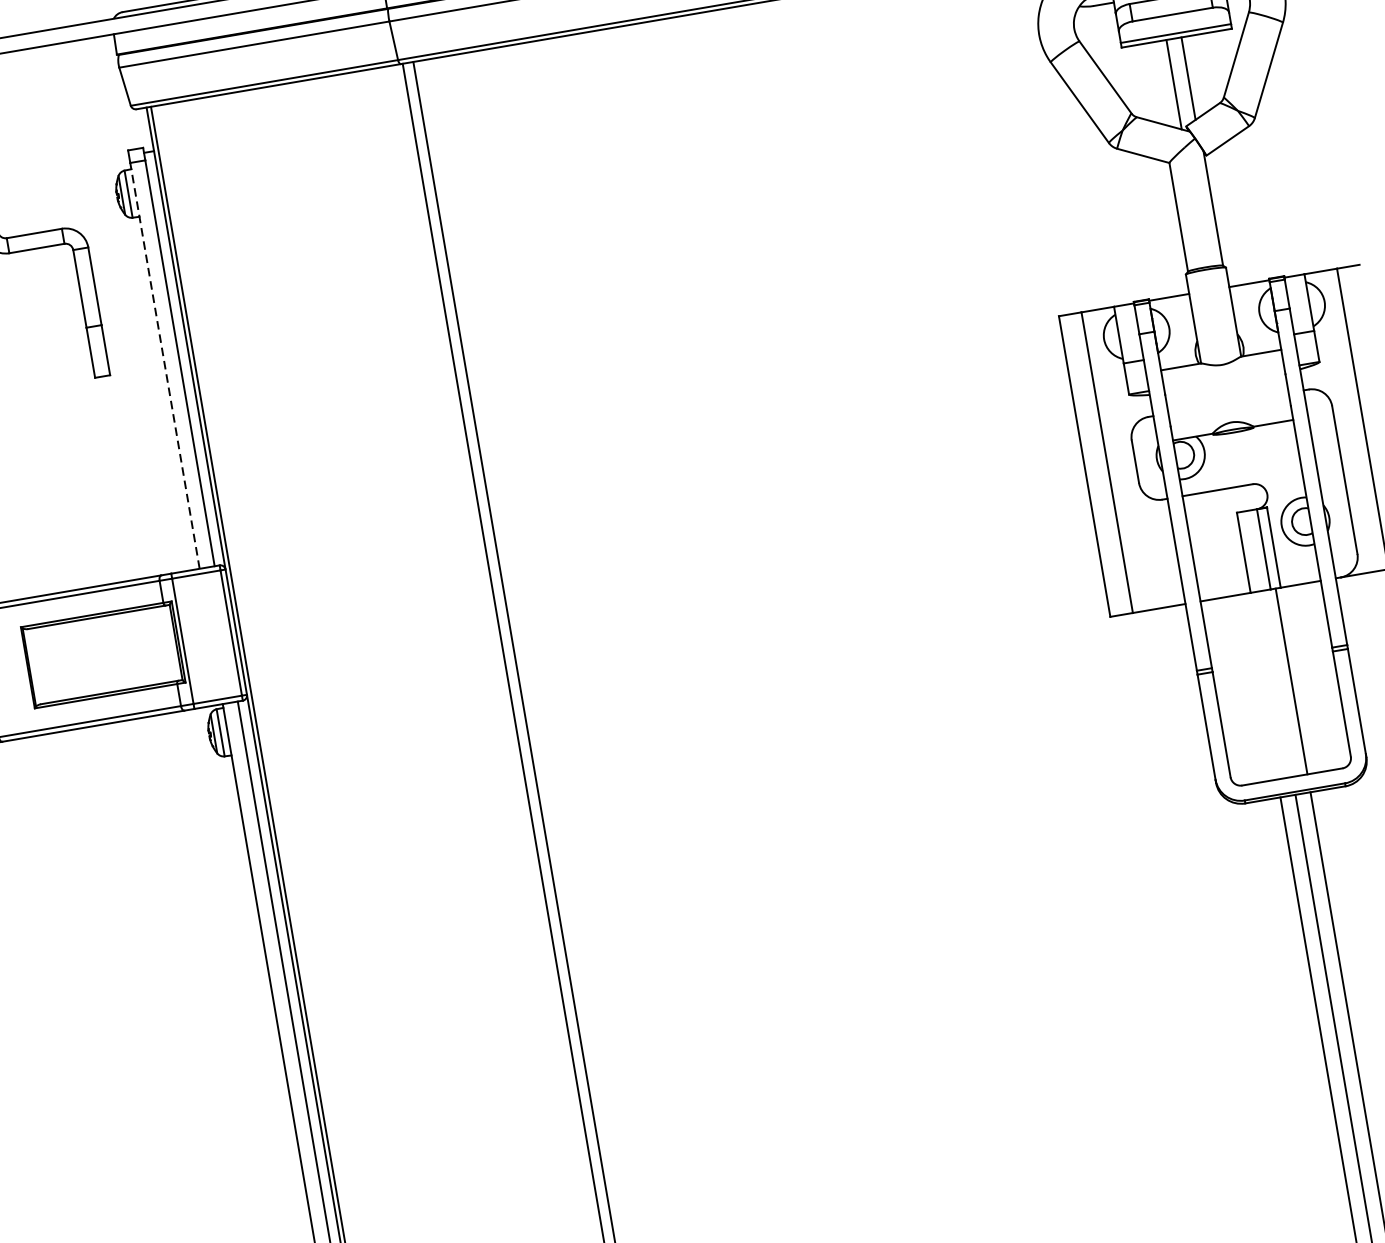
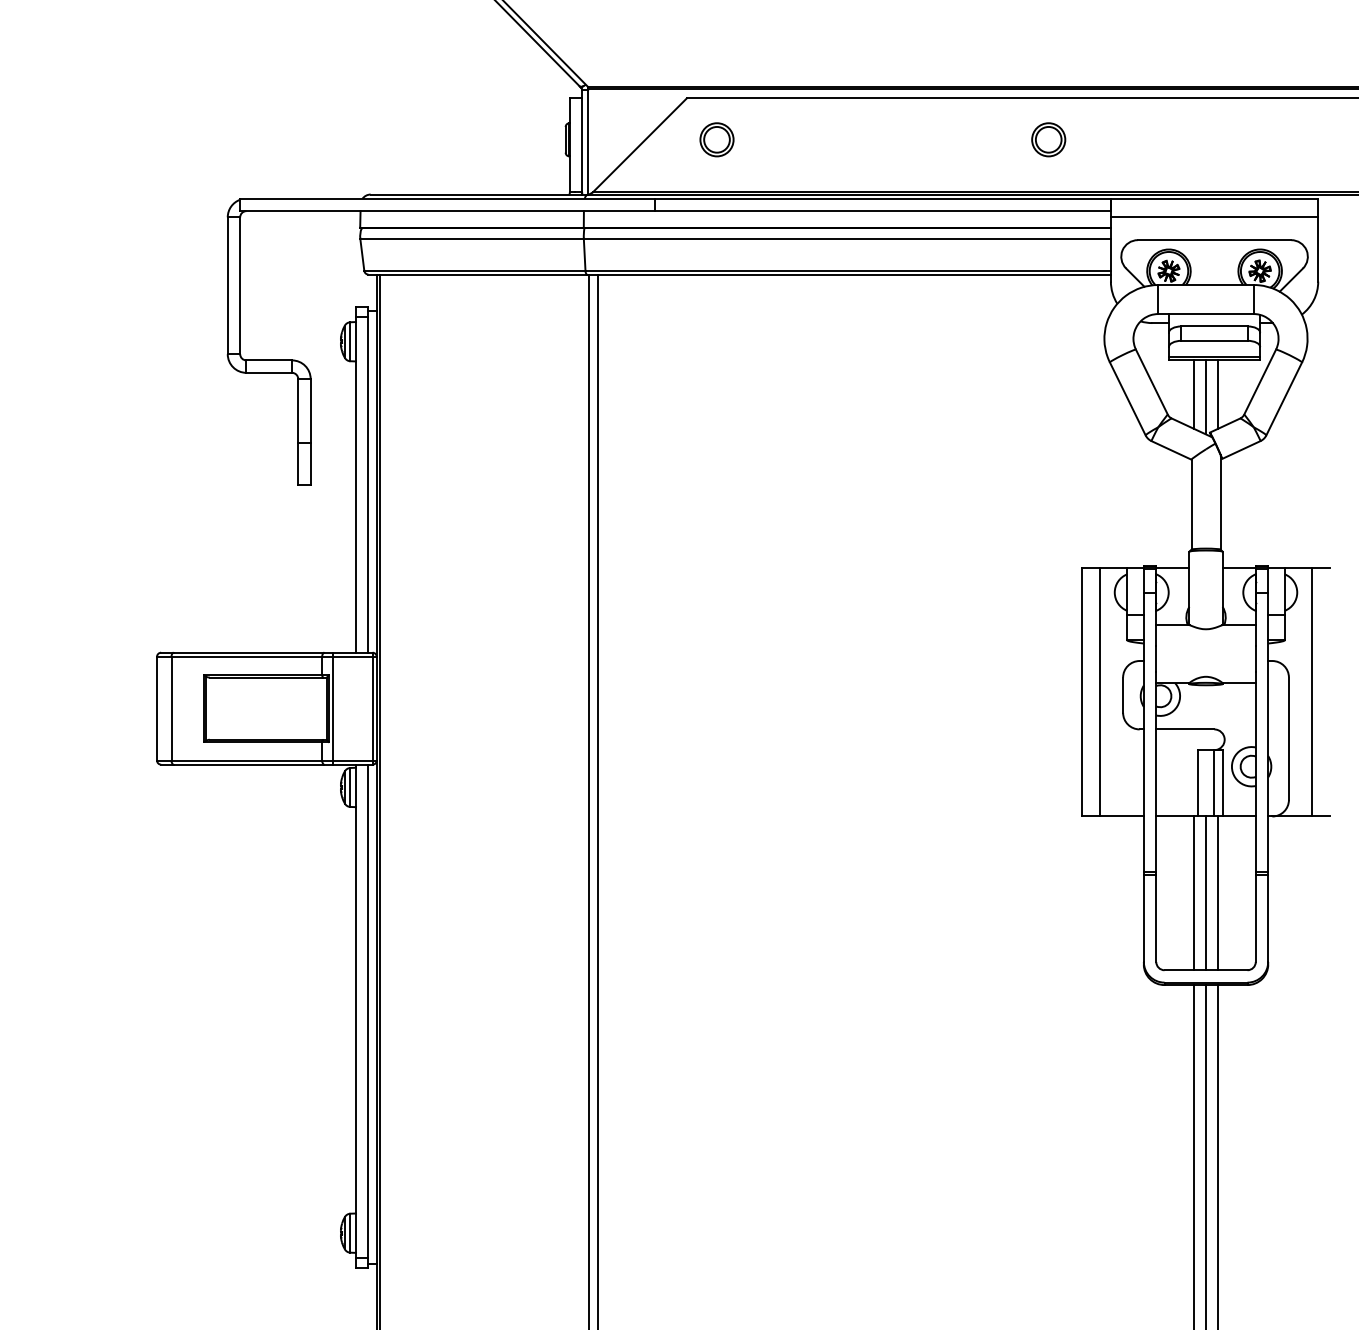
line: (1158, 83) -> (1193, 394), added
line: (165, 365) -> (356, 484), dashed -> solid
line: (1277, 684) -> (1206, 893), added
line: (1261, 686) -> (1193, 893), added

